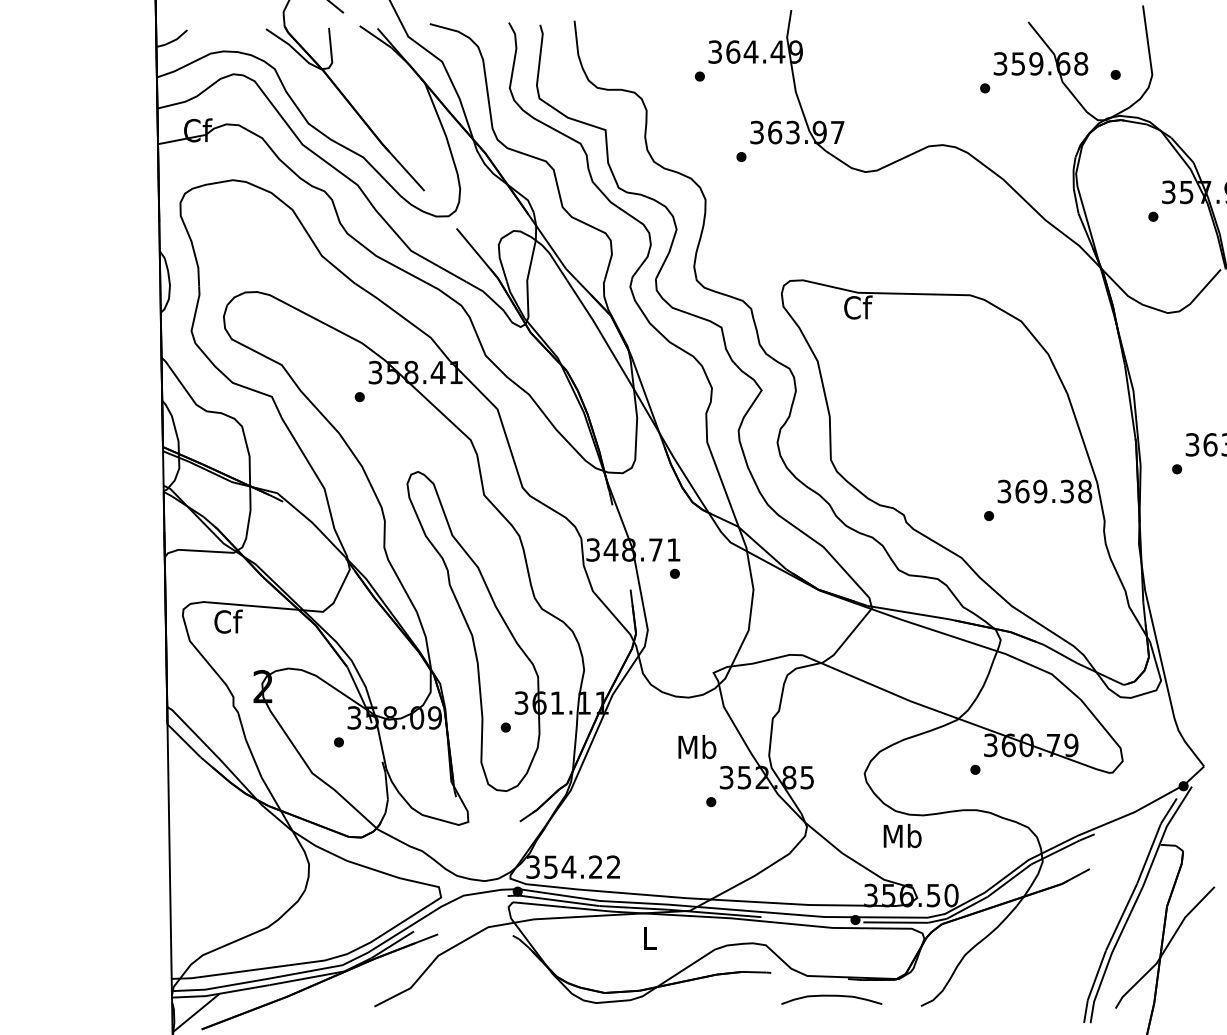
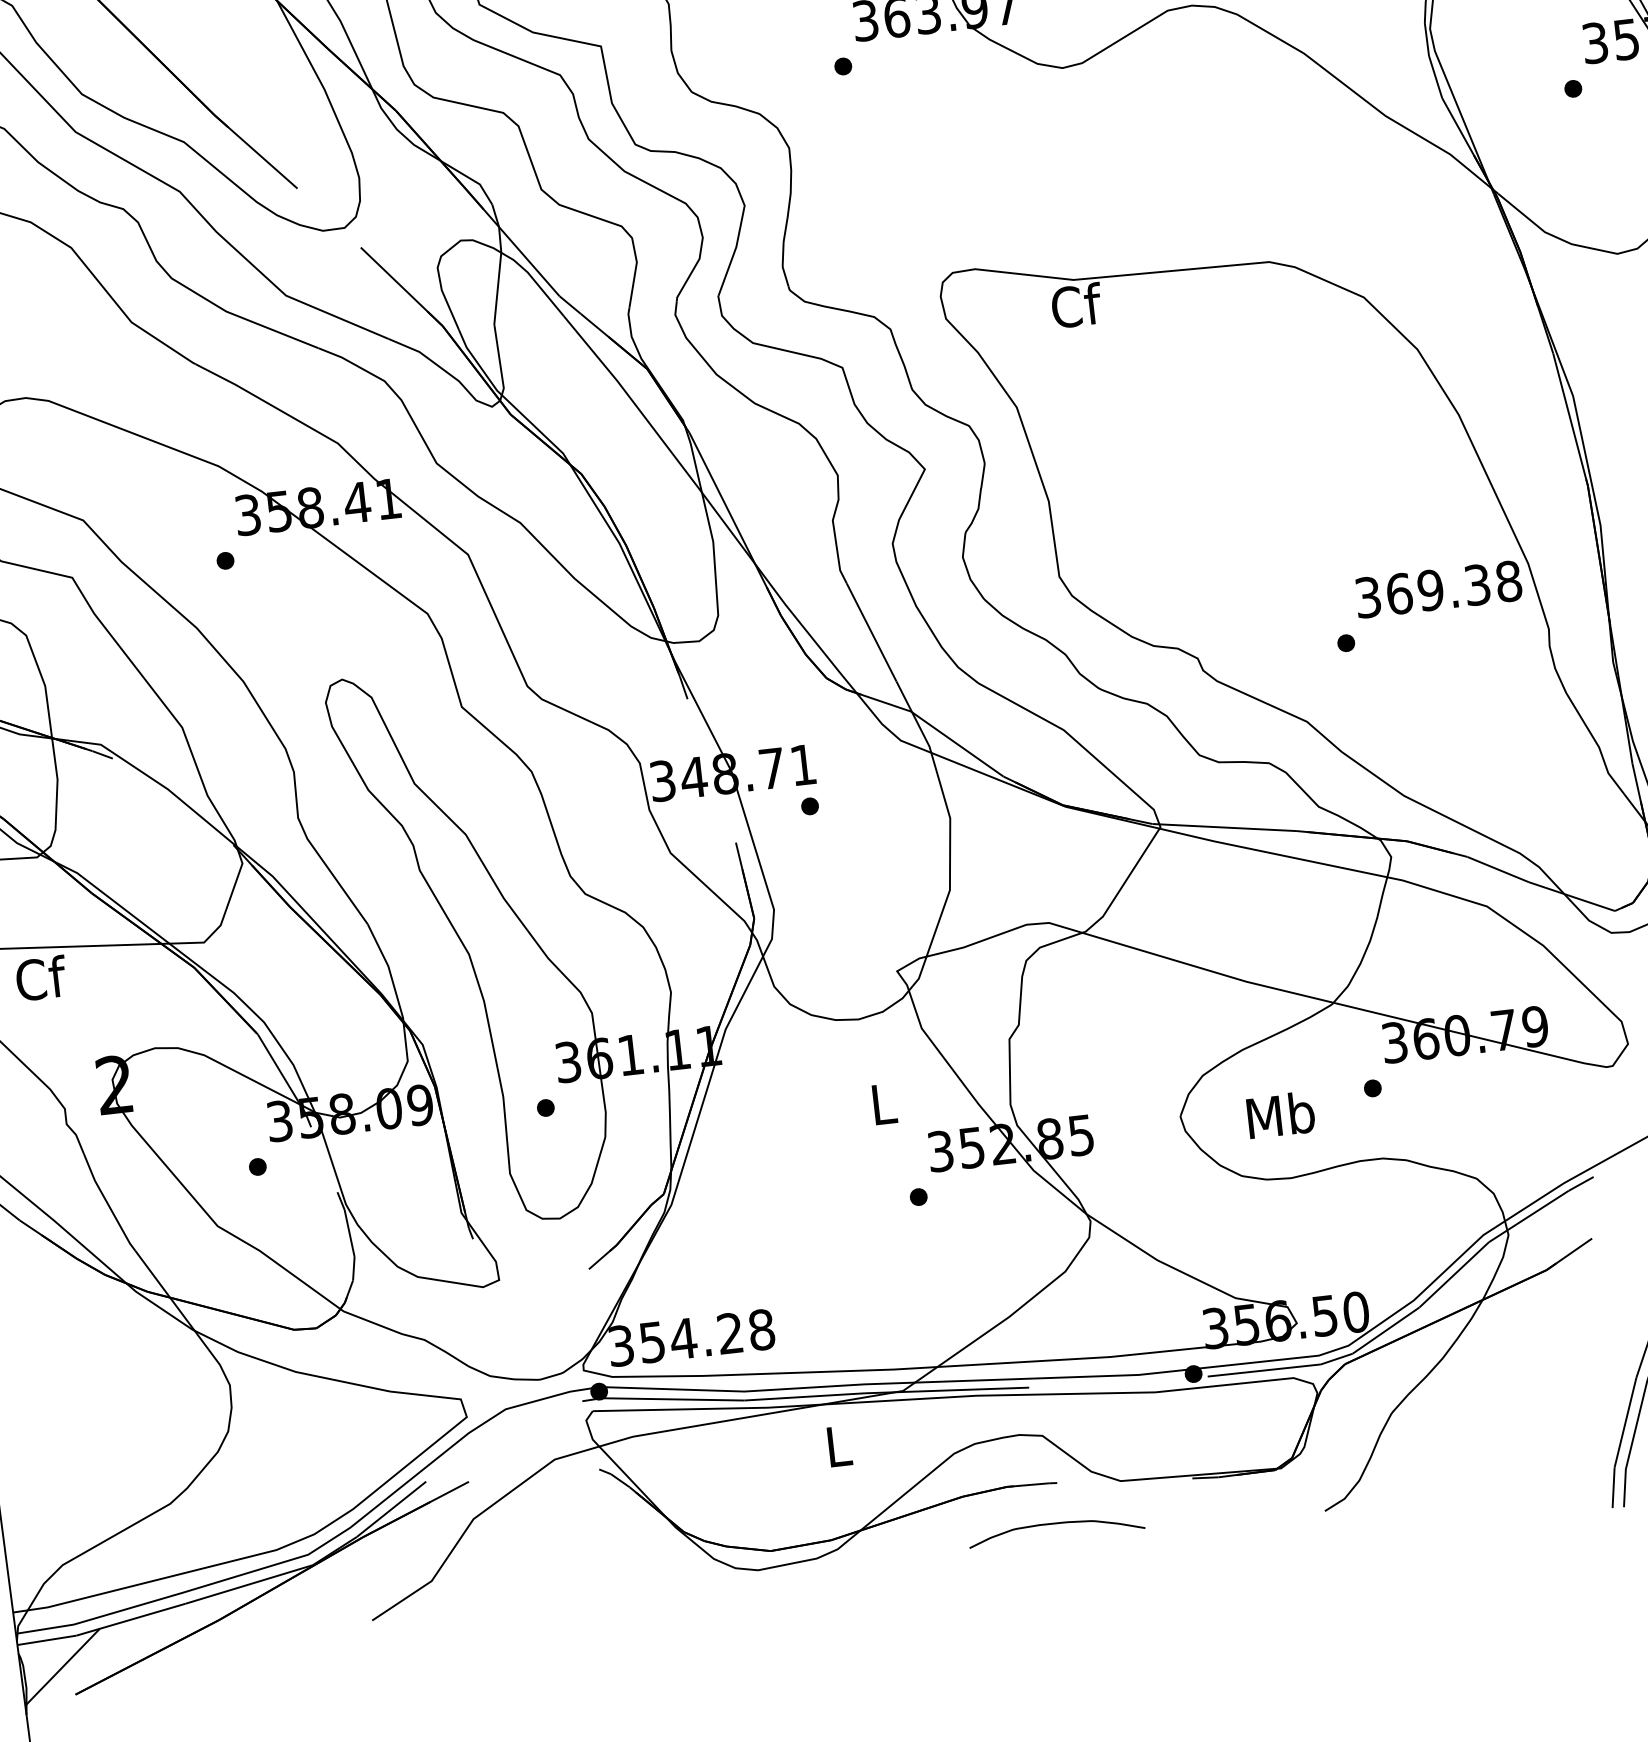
text: (697, 747) -> (883, 1104), Mb -> L
text: (902, 836) -> (1280, 1115), moved
text: (613, 866) -> (761, 1328), 354.22 -> 354.28
curve: (831, 996) -> (1055, 1524), moved

